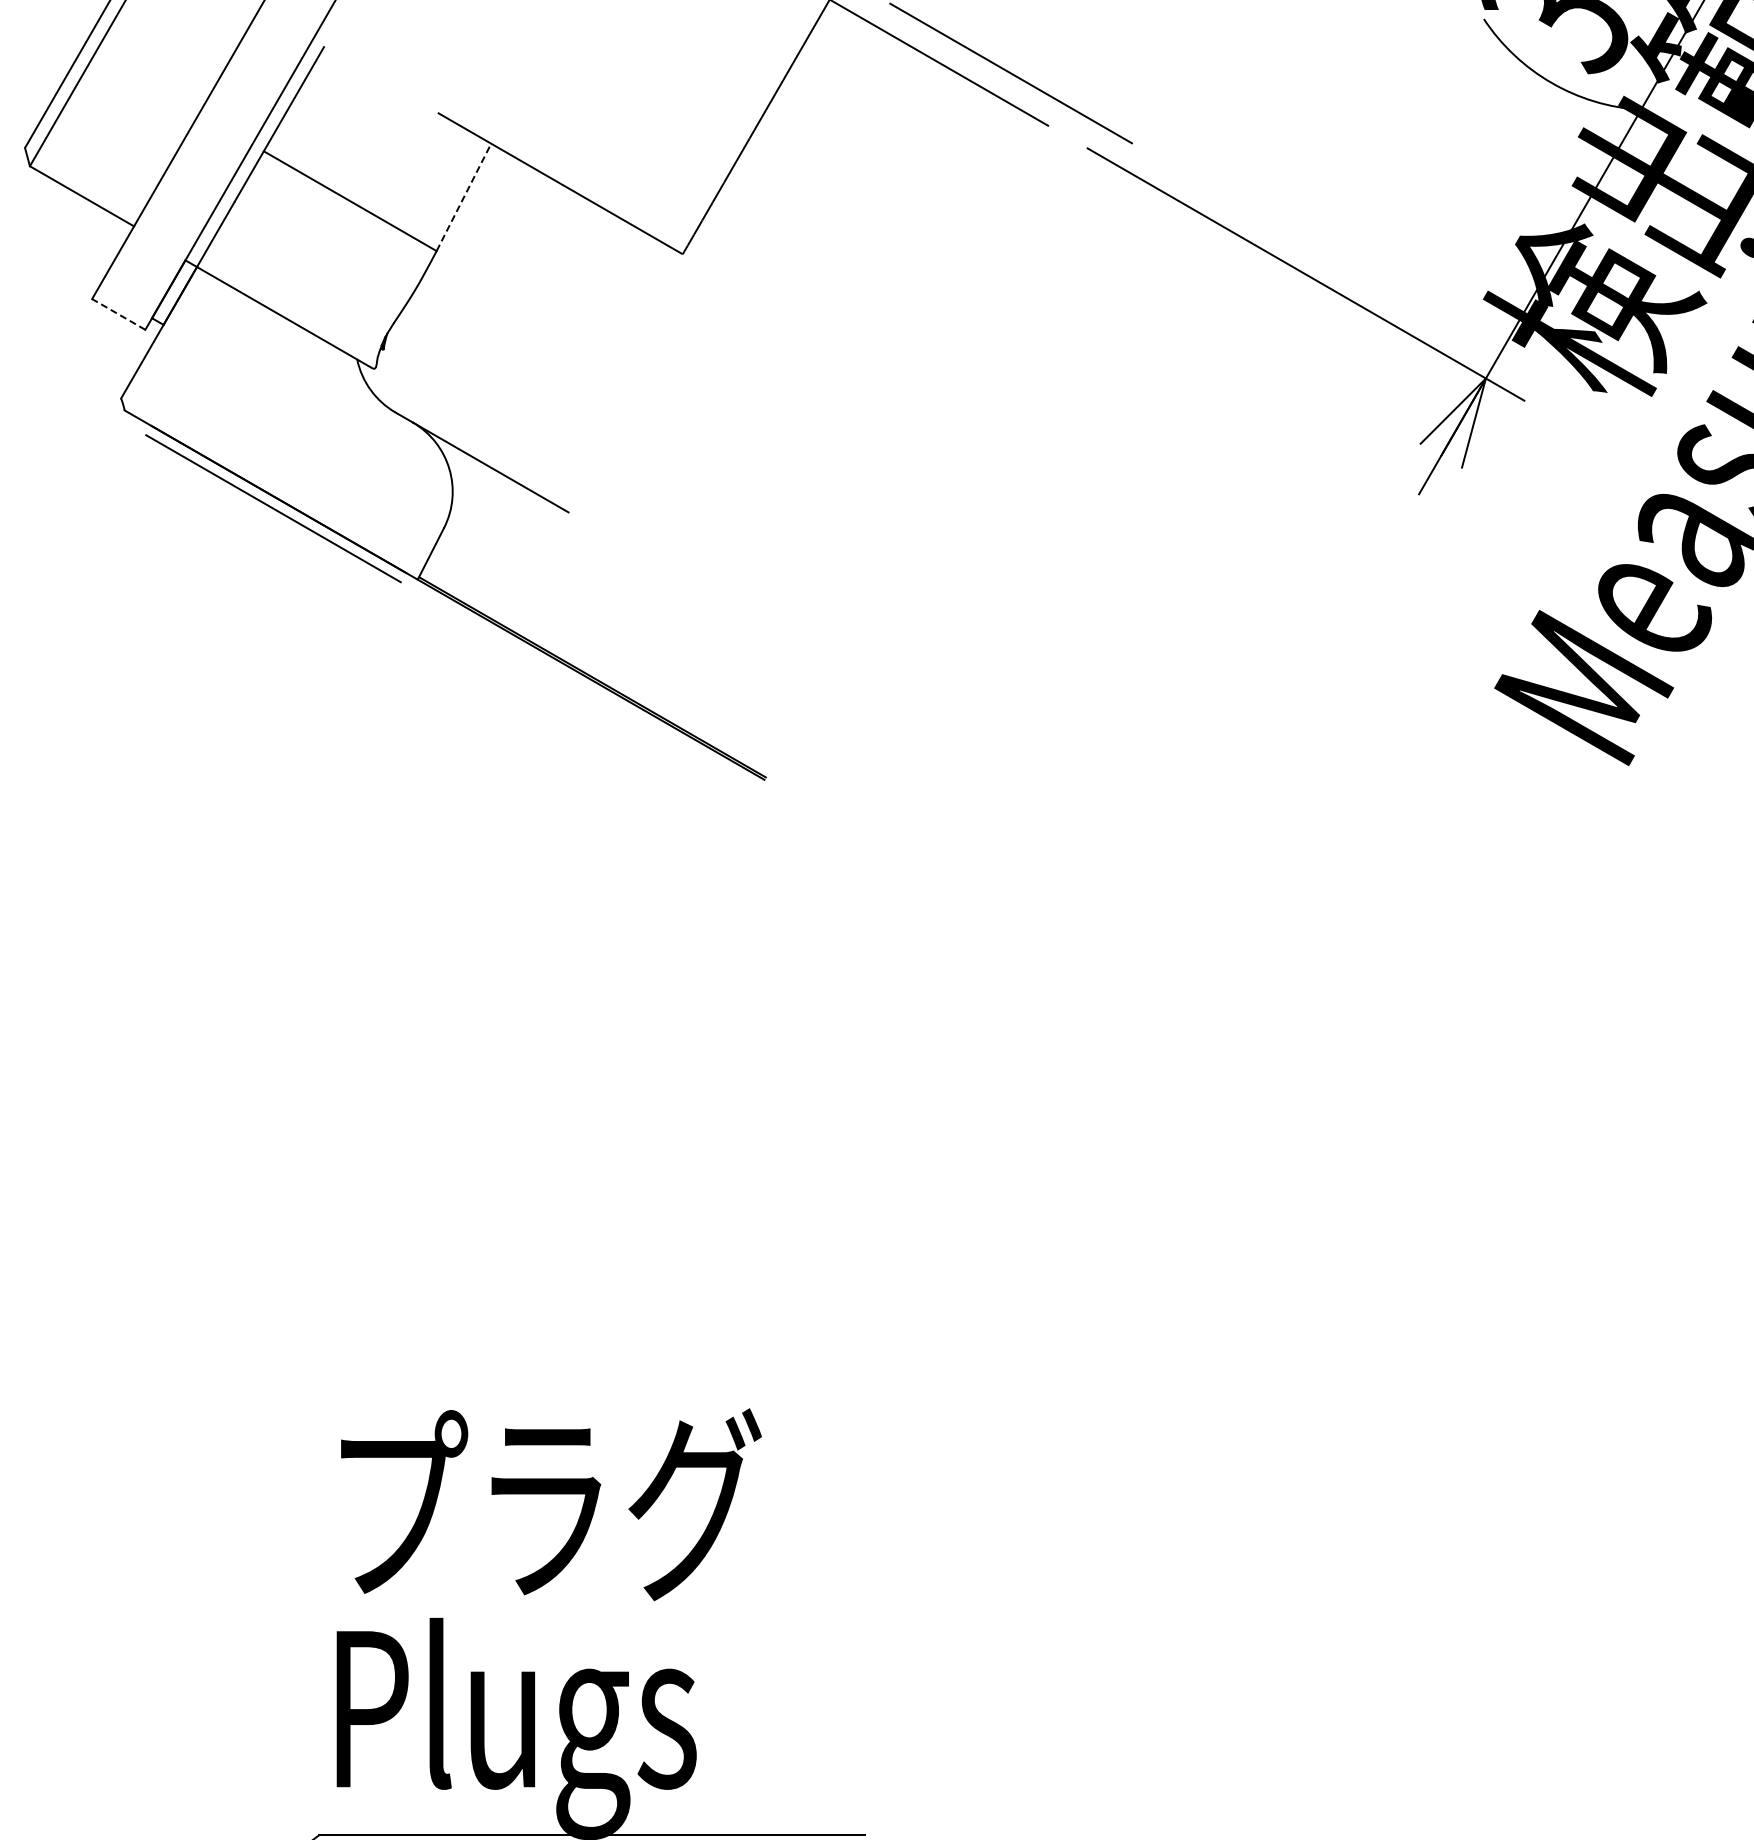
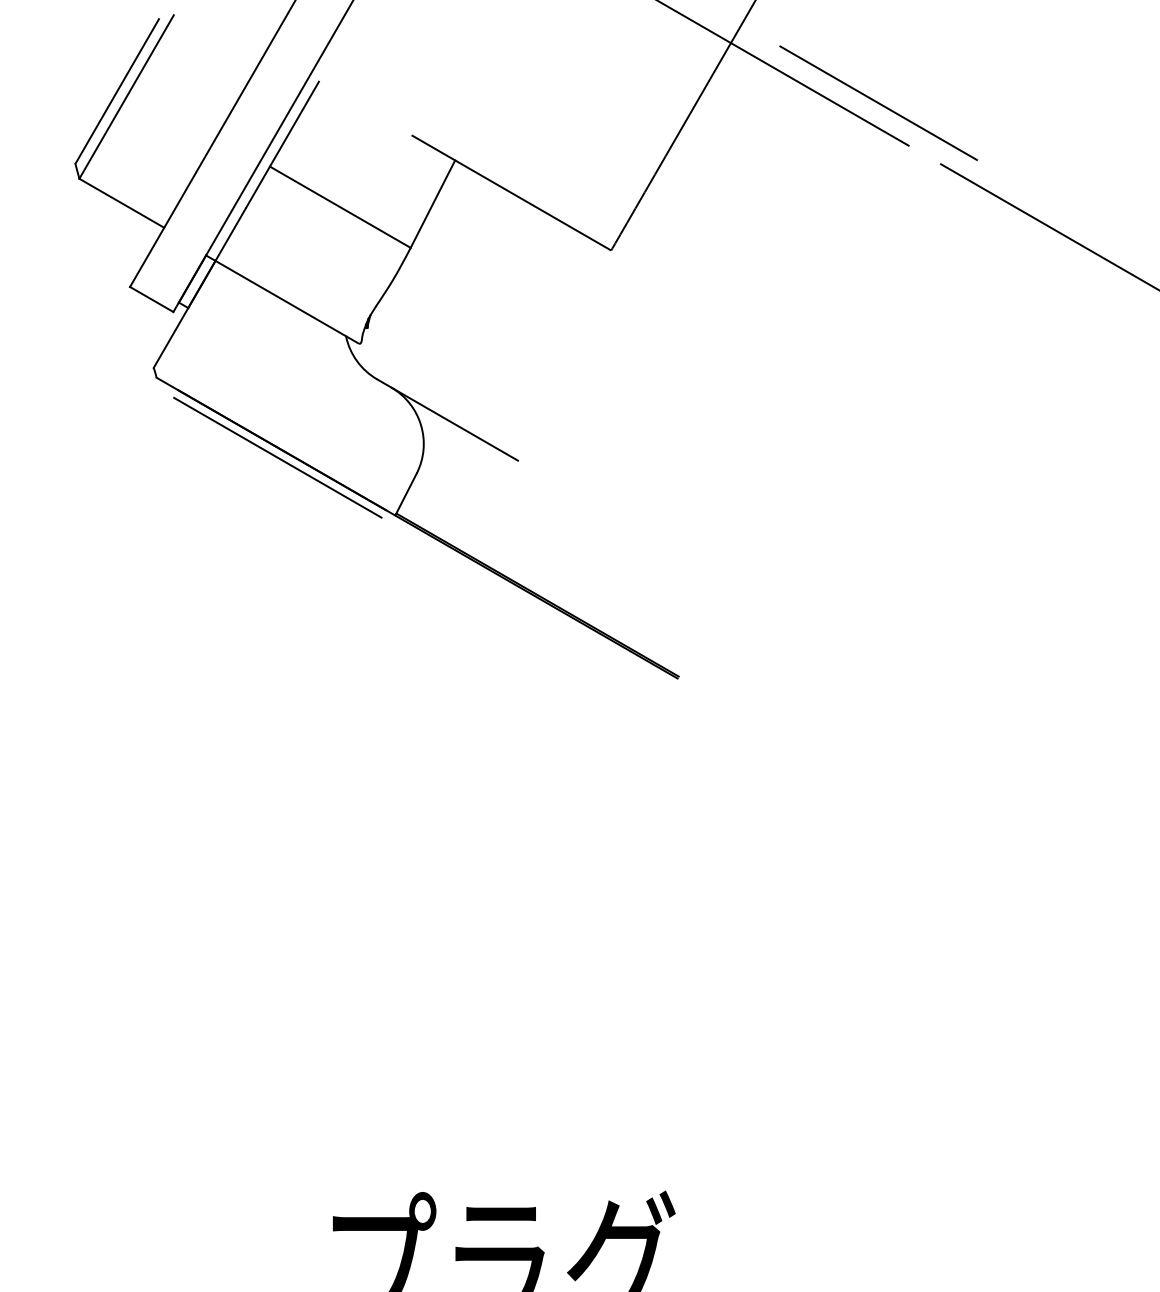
line: (464, 196) -> (433, 203), dashed -> solid
line: (118, 314) -> (151, 299), dashed -> solid

